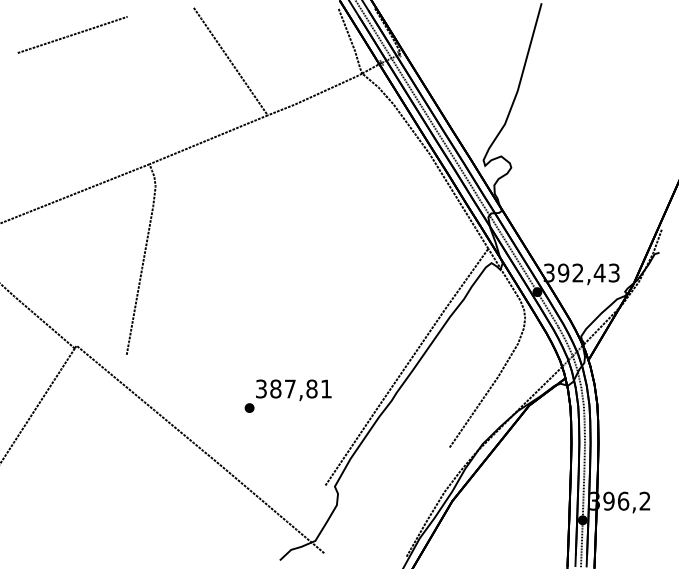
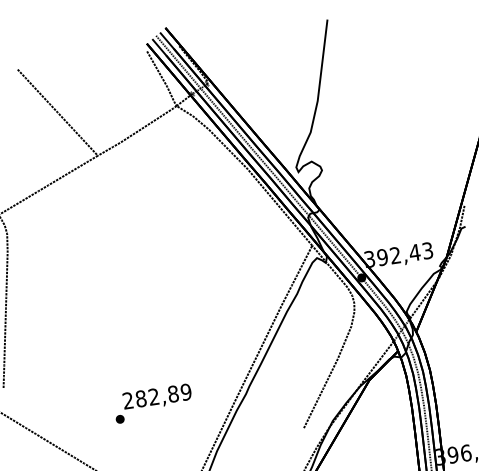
text: (294, 388) -> (157, 395), 387,81 -> 282,89

